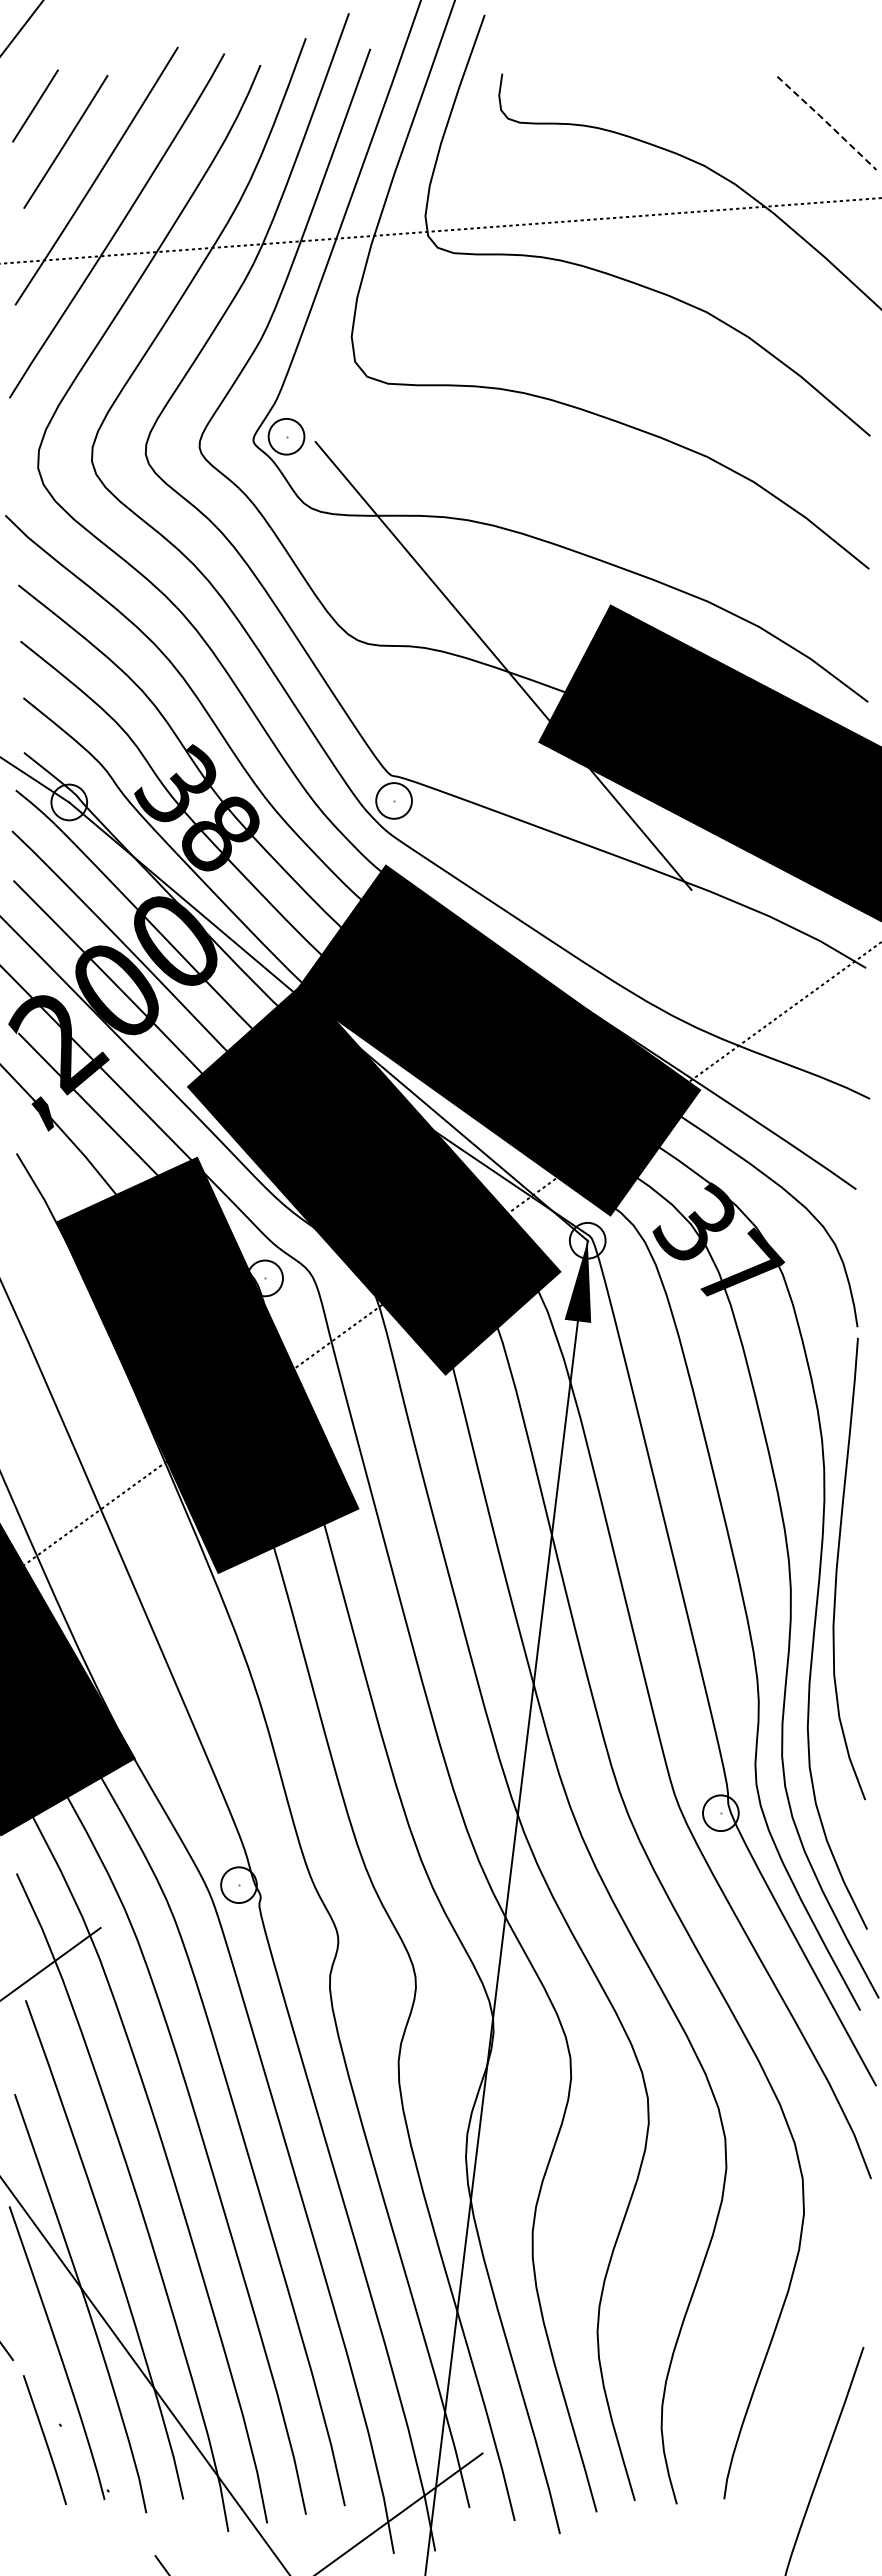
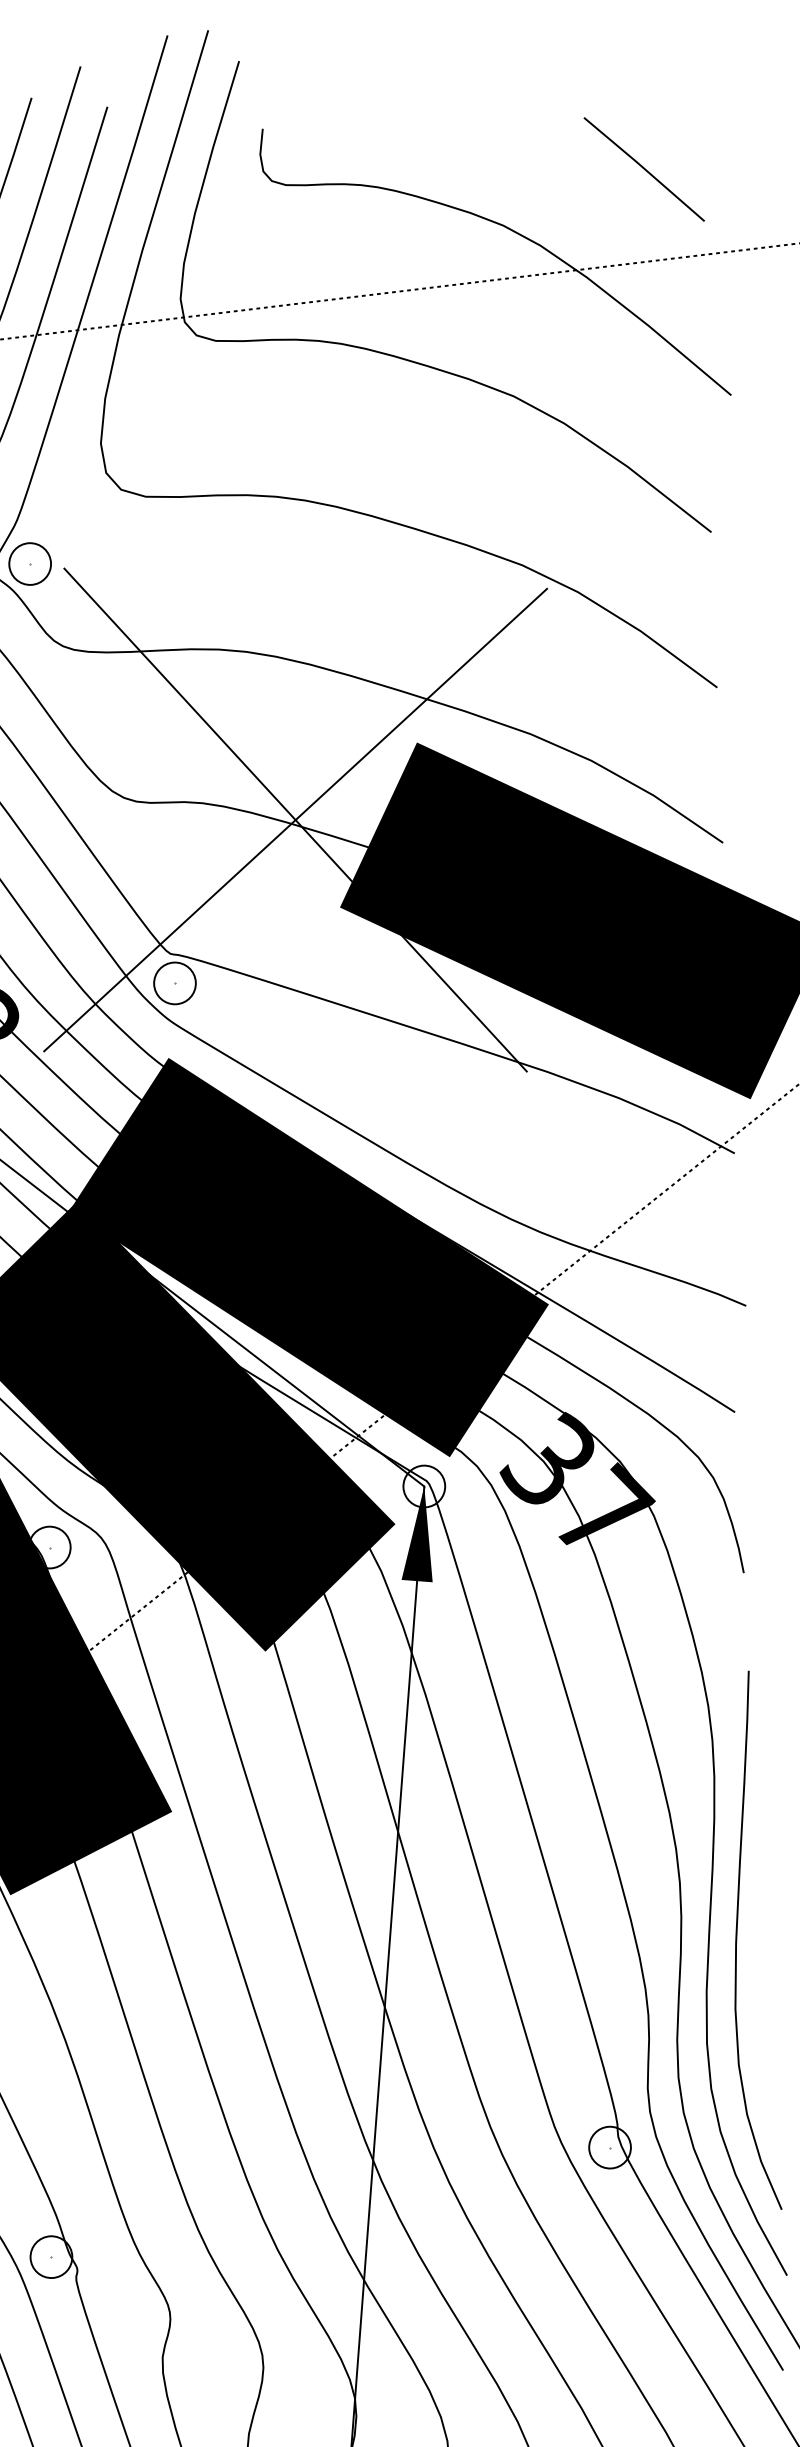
line: (826, 122) -> (643, 168), dashed -> solid
line: (503, 665) -> (295, 819), added
curve: (837, 1568) -> (737, 1941), moved

